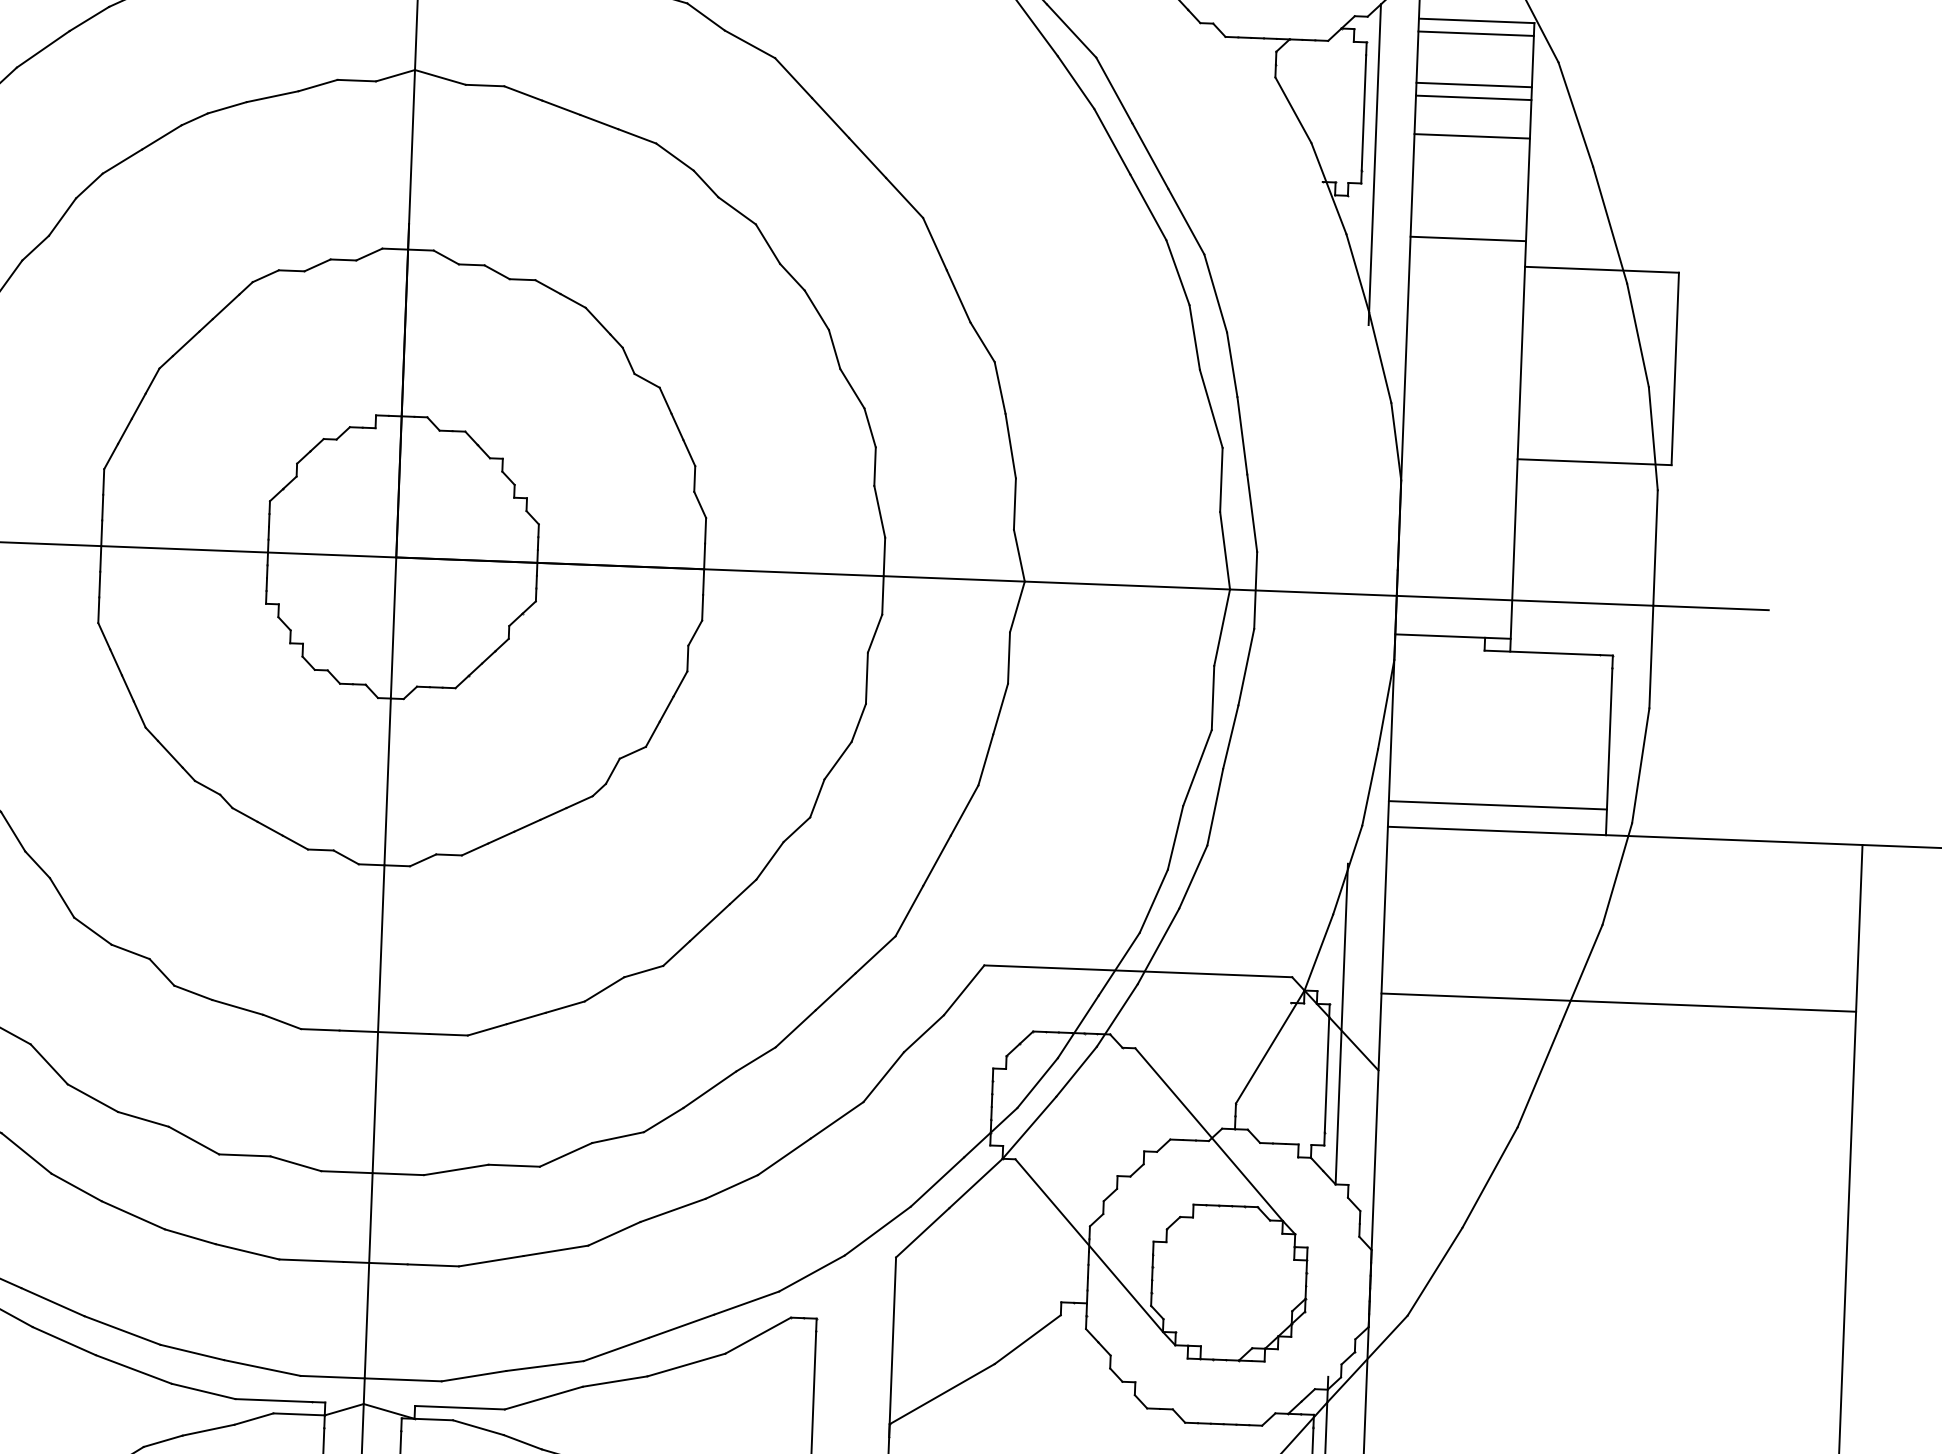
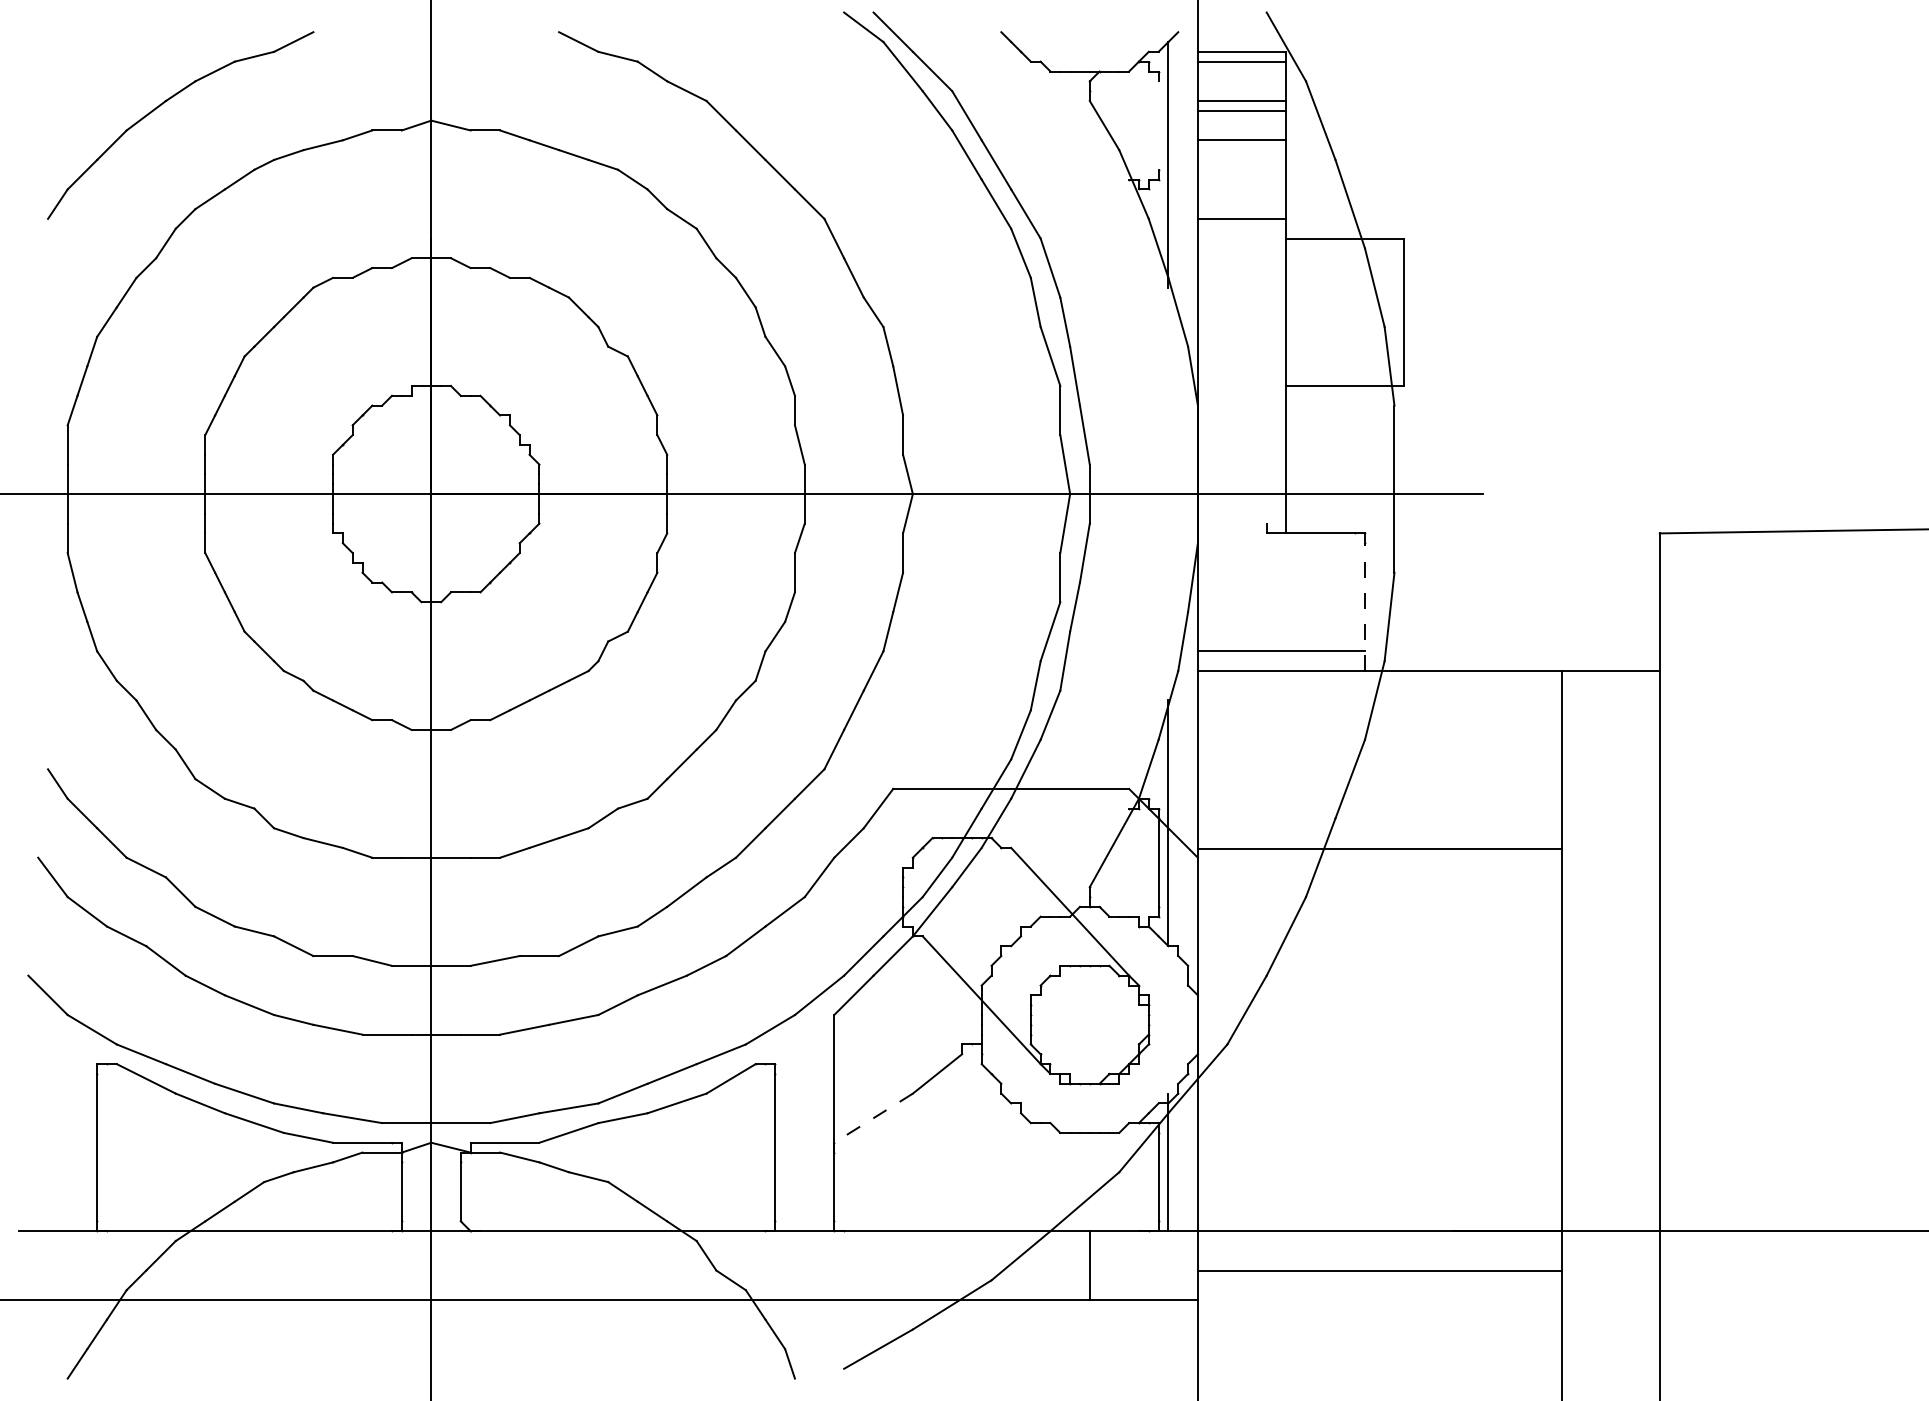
line: (1363, 112) -> (1158, 125), removed
line: (1452, 636) -> (1241, 523), removed
line: (1608, 752) -> (1364, 607), solid -> dashed
line: (1618, 1002) -> (1379, 848), moved
line: (942, 1394) -> (873, 1118), solid -> dashed

